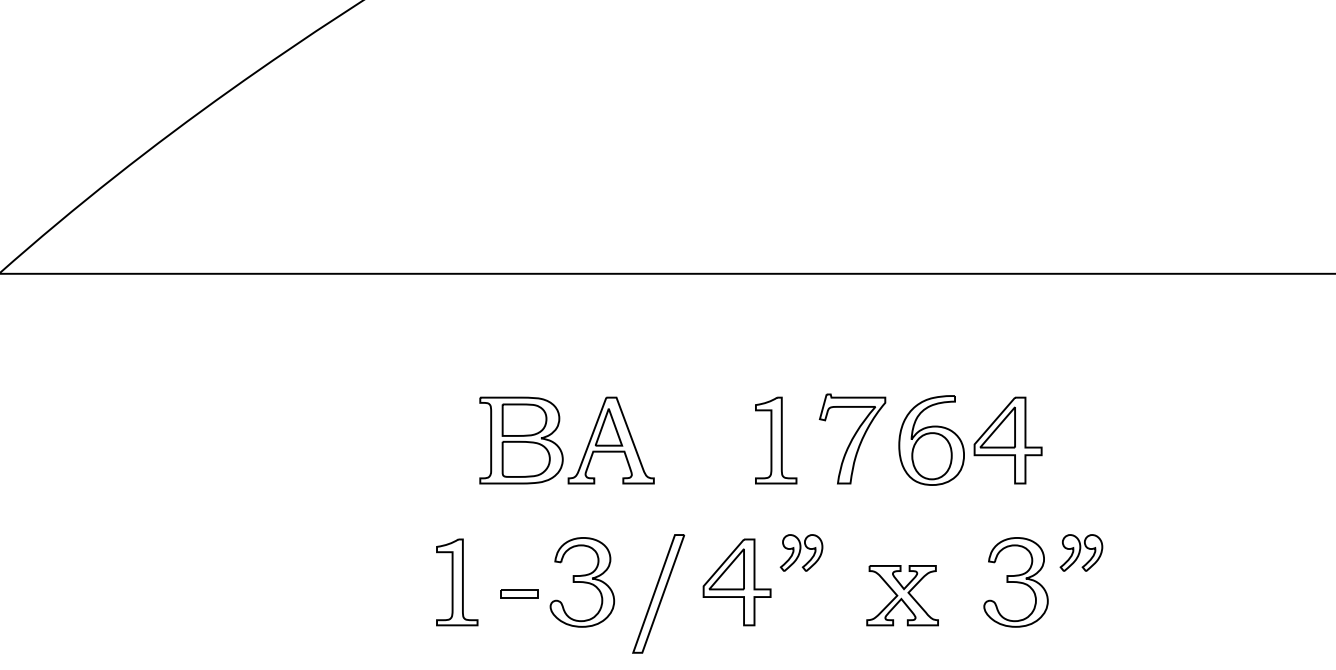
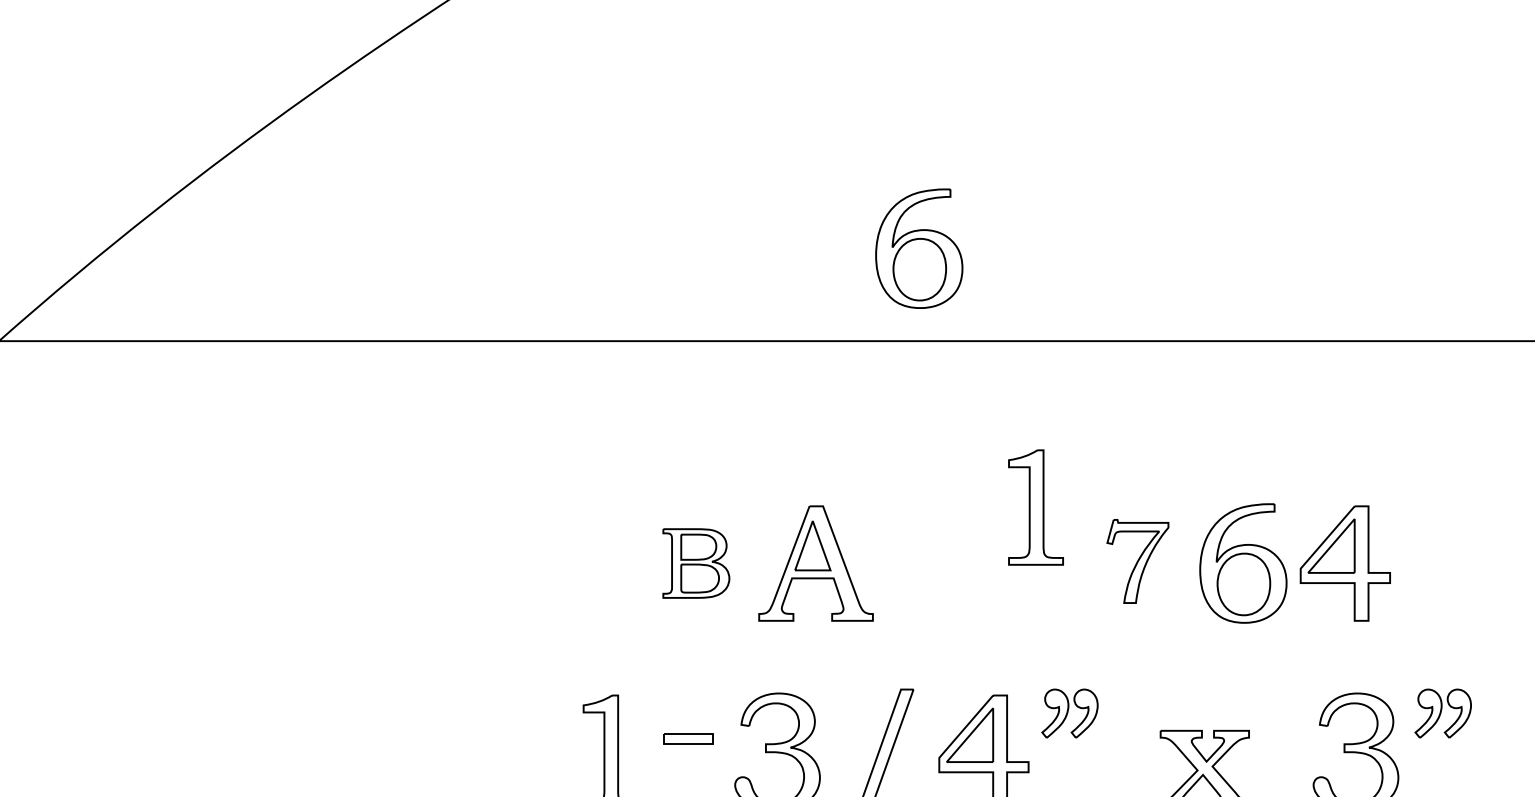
part: (688, 204) -> (919, 248), added
part: (852, 438) -> (1137, 560), size x0.7
part: (521, 440) -> (696, 563), size x0.6
part: (776, 440) -> (1036, 507), moved
part: (519, 593) -> (688, 738), moved

